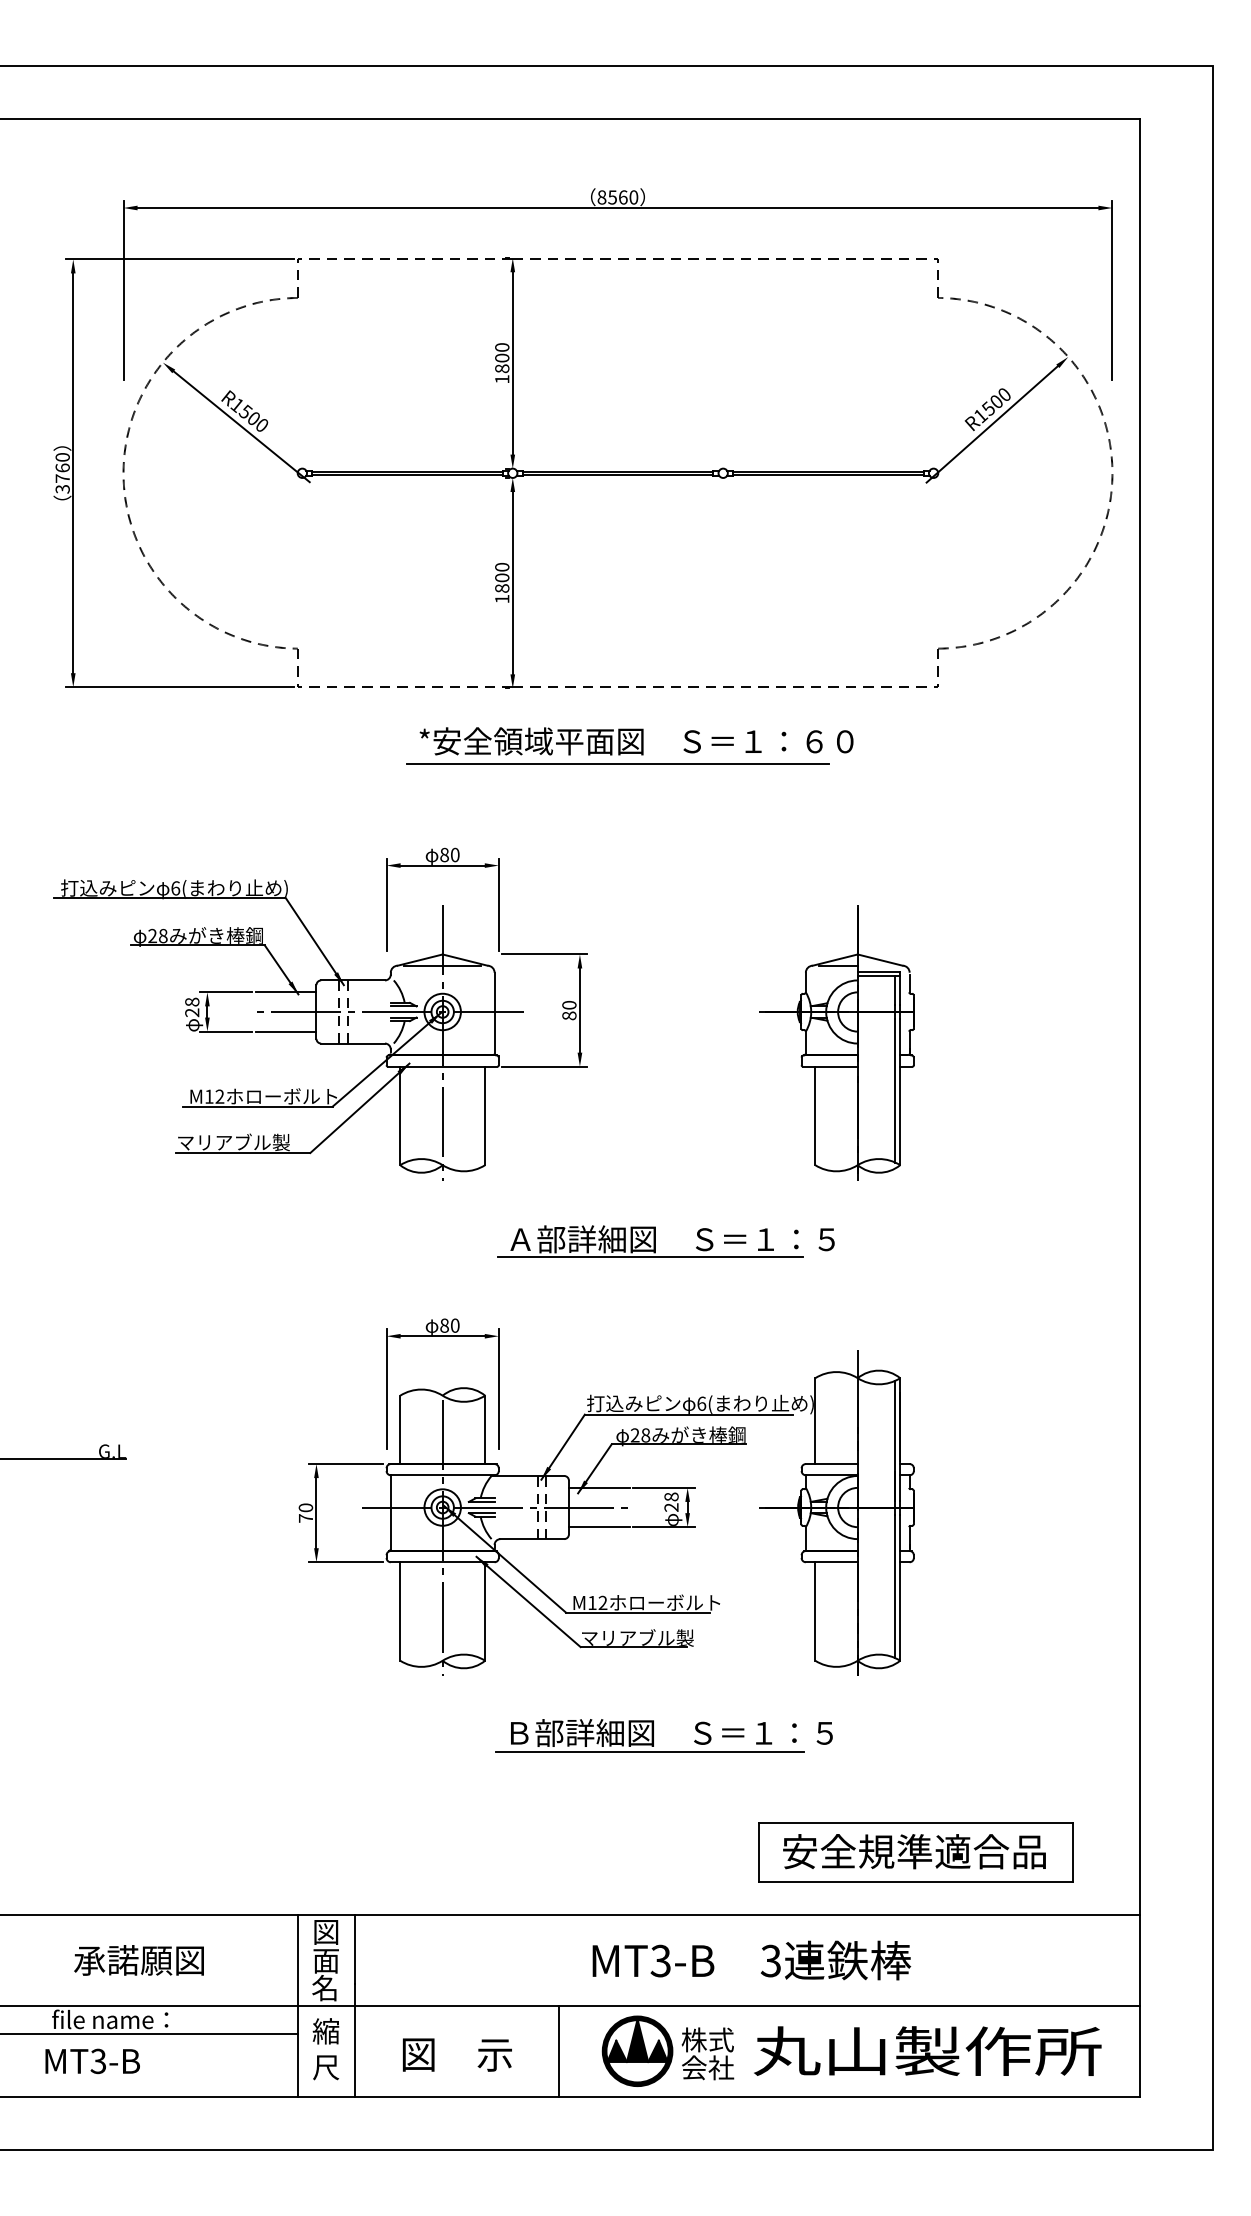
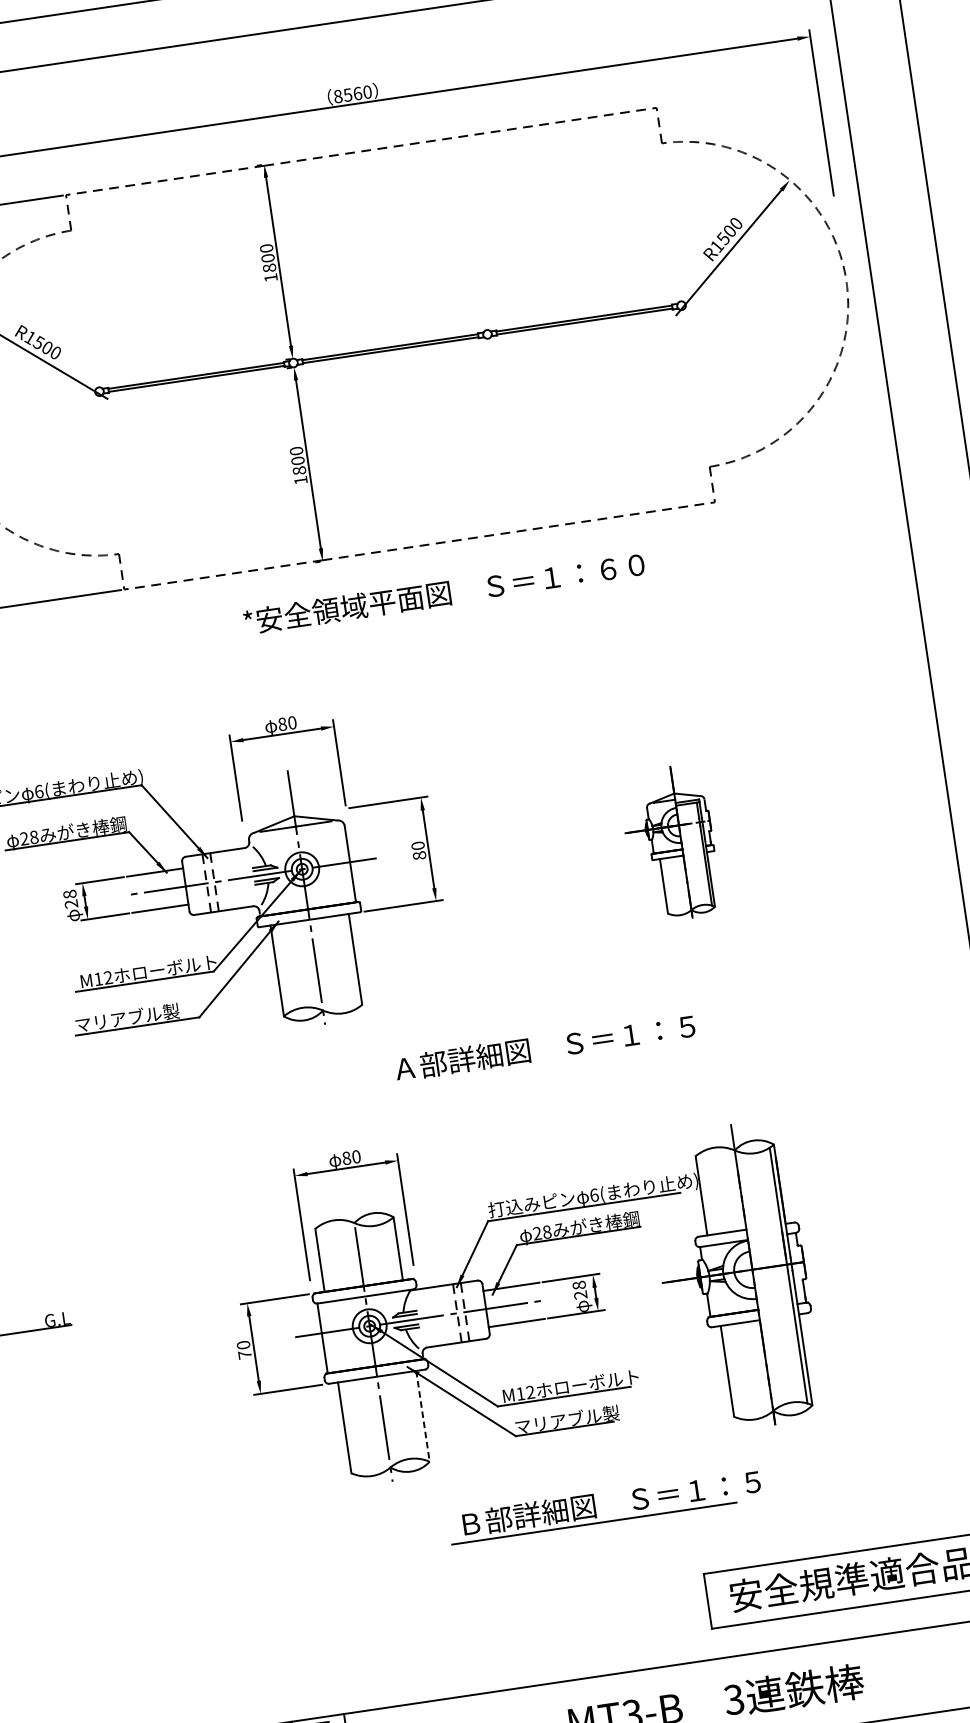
line: (617, 763) -> (429, 616), removed
part: (836, 1042) -> (669, 843), size x0.6
line: (649, 1256) -> (526, 1066), removed
line: (485, 1612) -> (423, 1417), solid -> dashed

